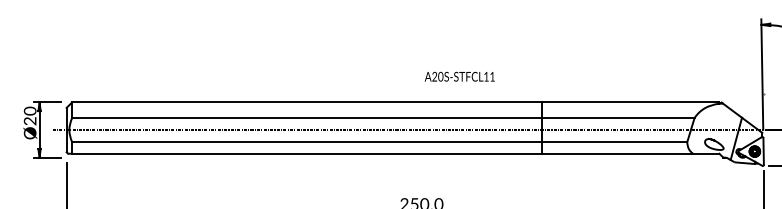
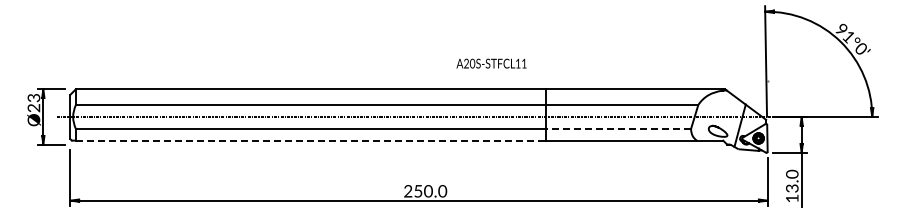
text: (459, 76) -> (491, 63), moved
text: (29, 110) -> (33, 97), Ø20 -> Ø23
line: (614, 142) -> (618, 129), solid -> dashed
line: (306, 153) -> (310, 140), solid -> dashed

